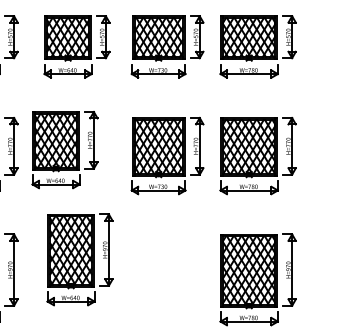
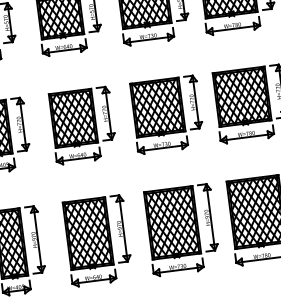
part: (64, 150) -> (82, 126), moved
part: (79, 259) -> (97, 240), moved
part: (167, 279) -> (181, 229), added

